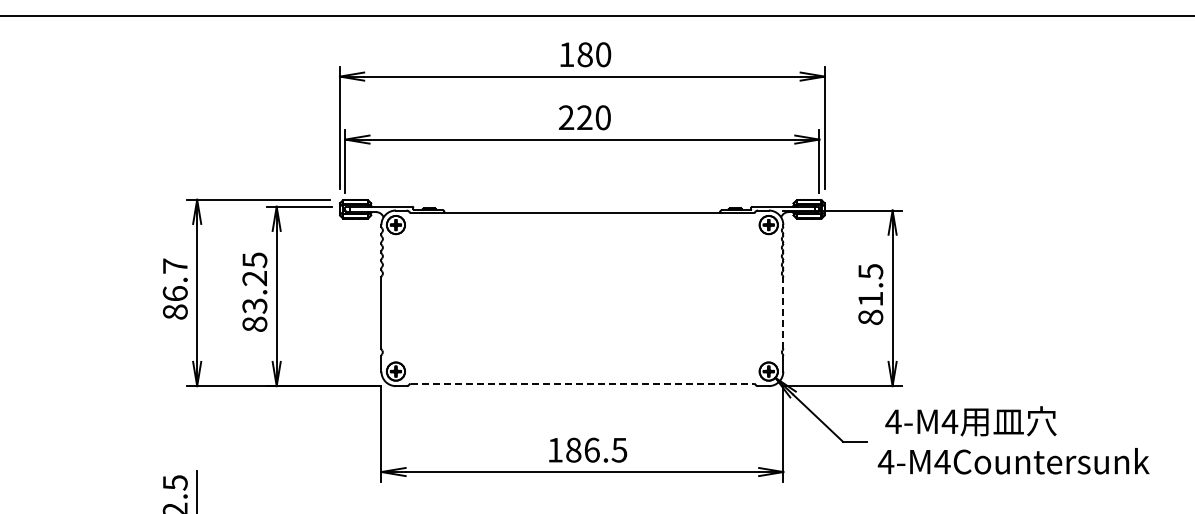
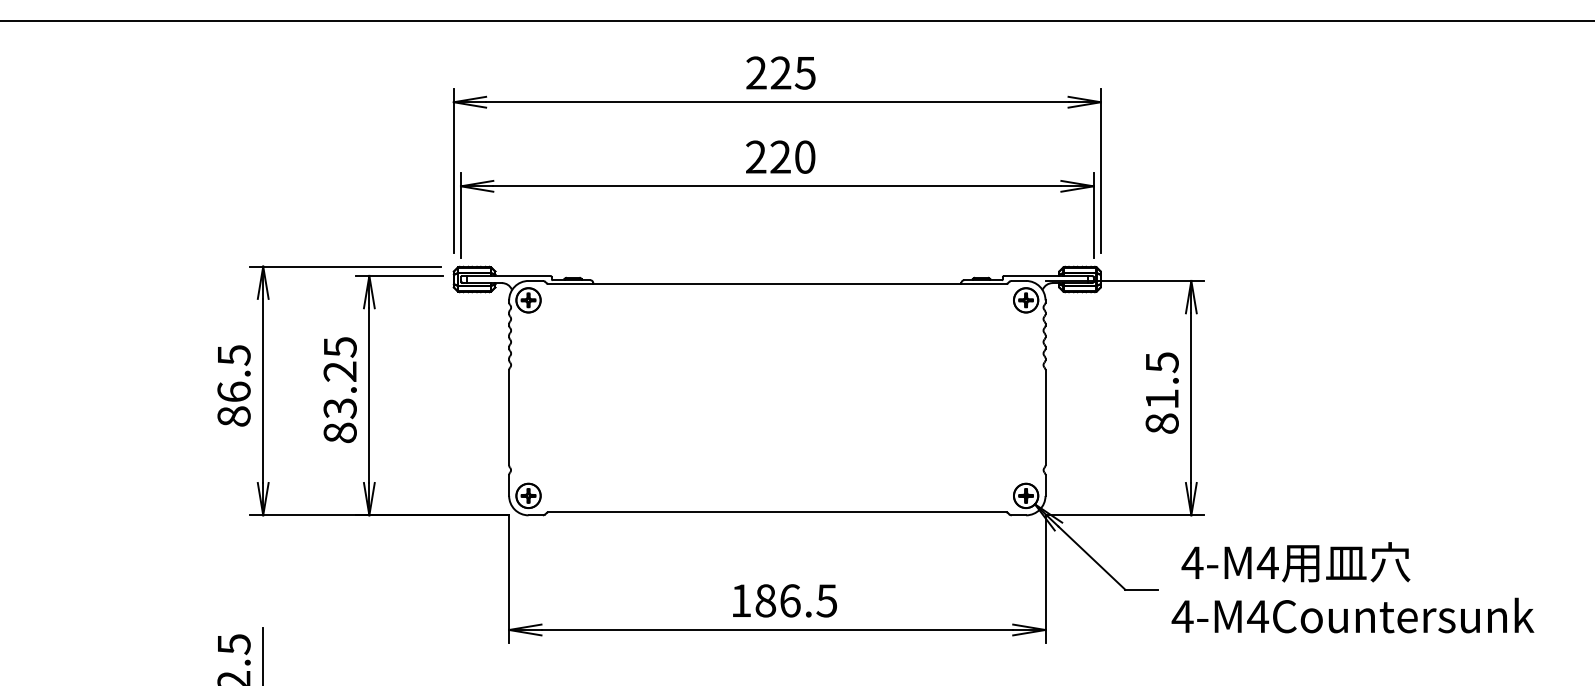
text: (585, 54) -> (781, 72), 180 -> 225
text: (175, 266) -> (234, 355), 86.7 -> 86.5
line: (783, 312) -> (1045, 417), dashed -> solid
line: (582, 383) -> (777, 511), dashed -> solid

